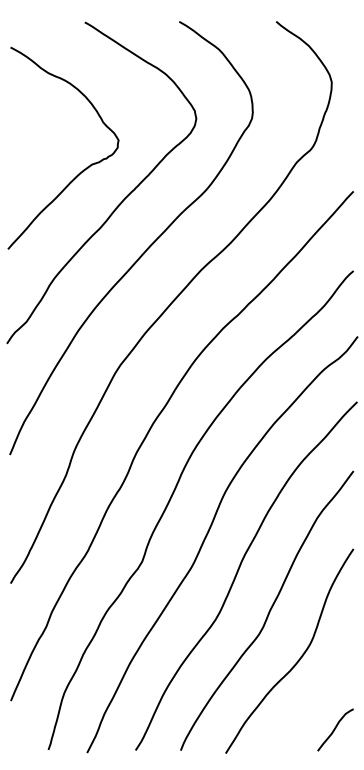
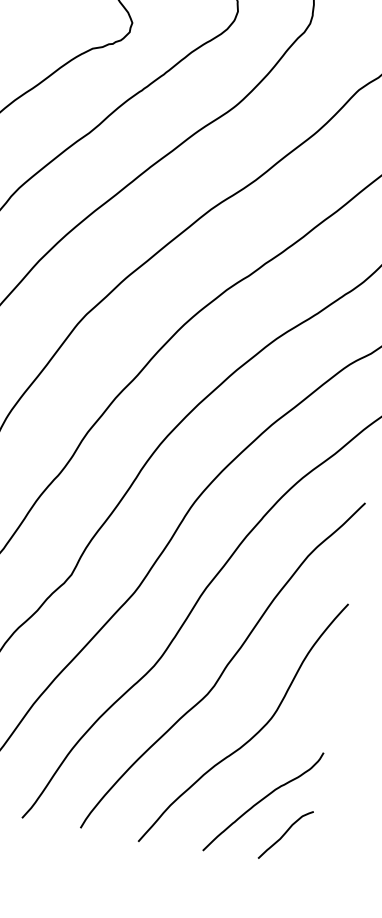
curve: (314, 706) -> (263, 799), added

